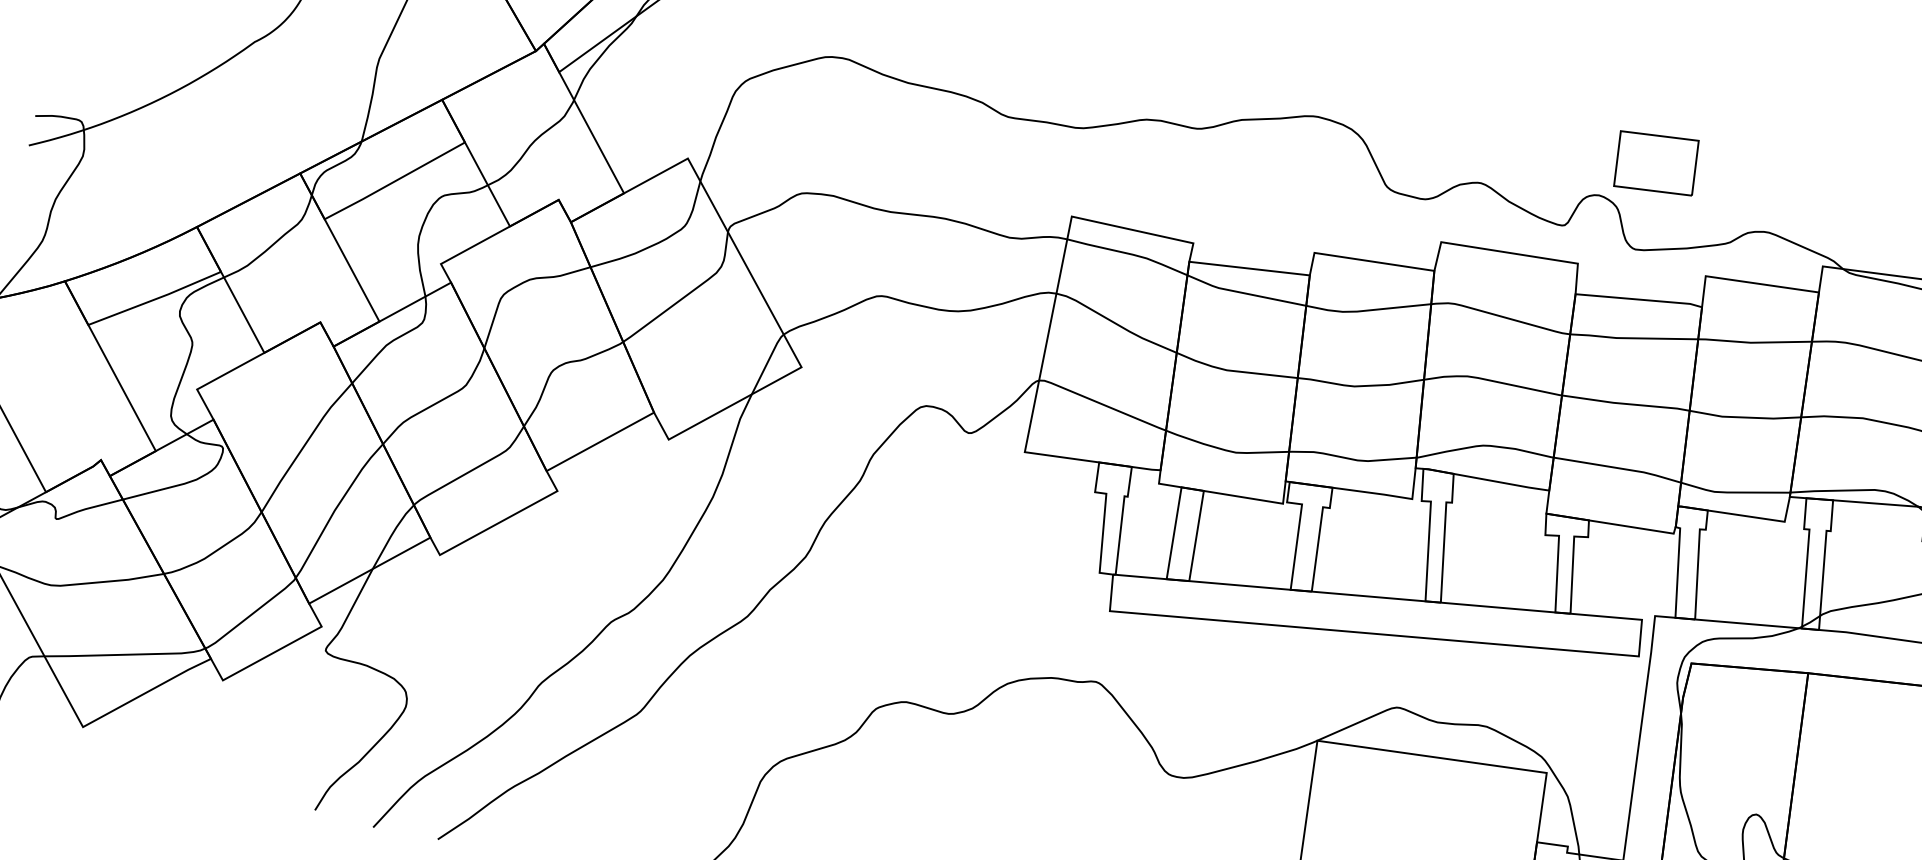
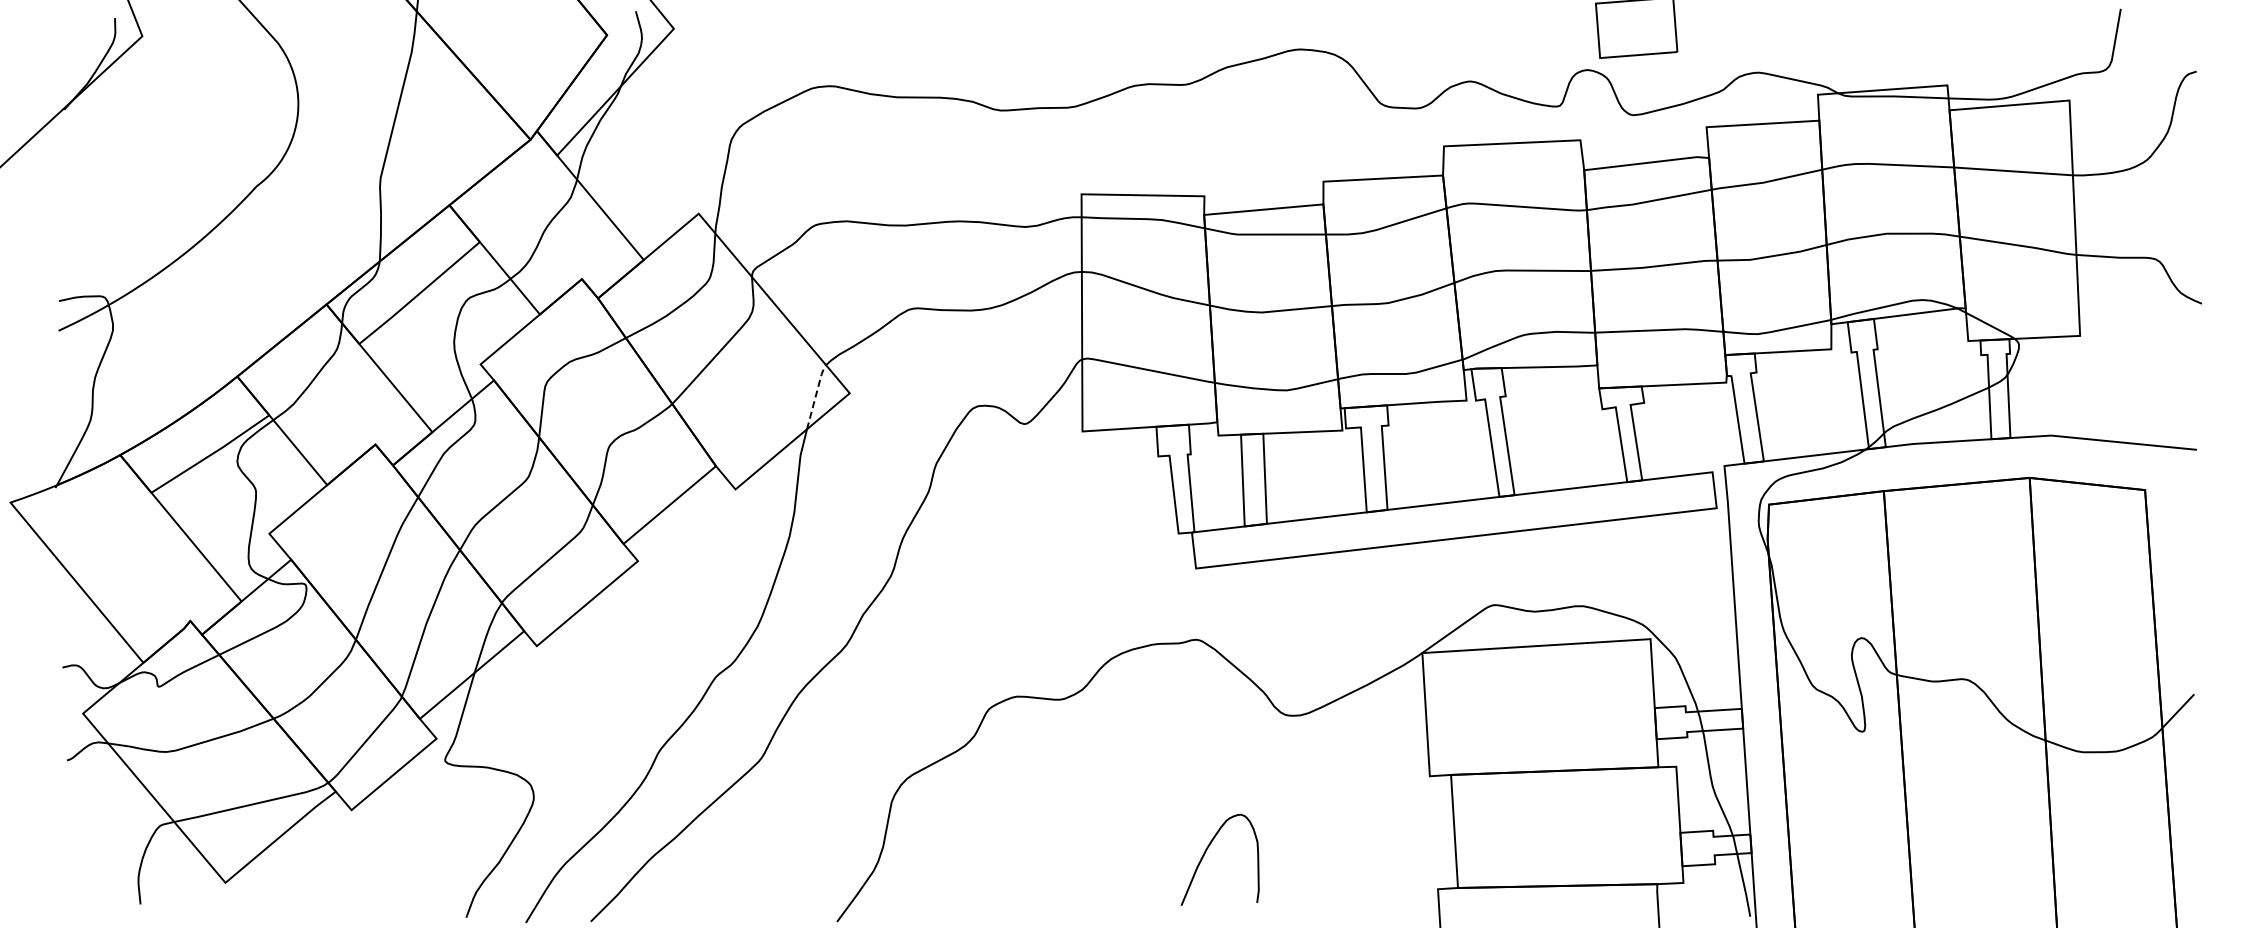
line: (768, 361) -> (816, 394), solid -> dashed

